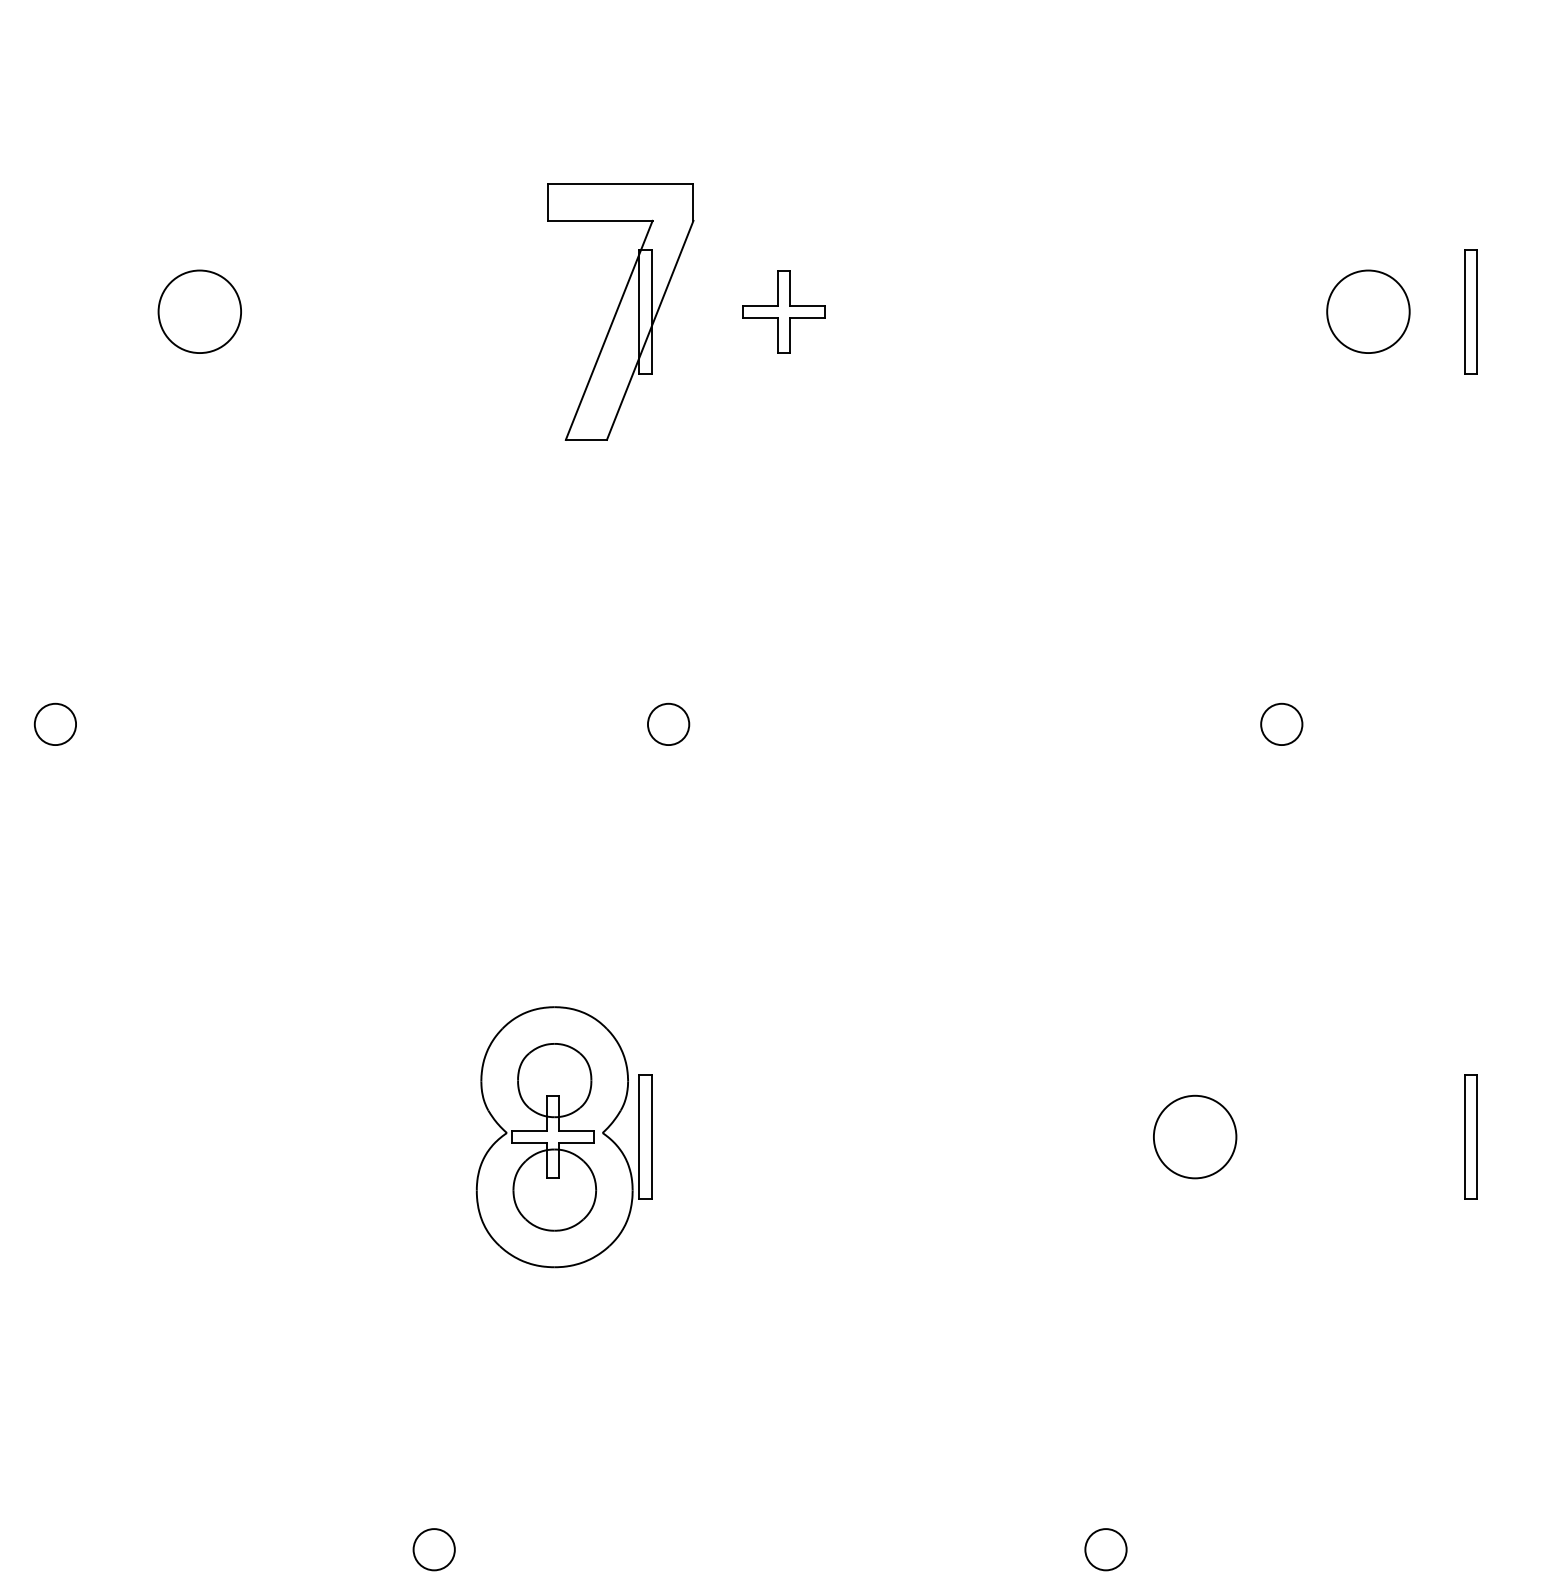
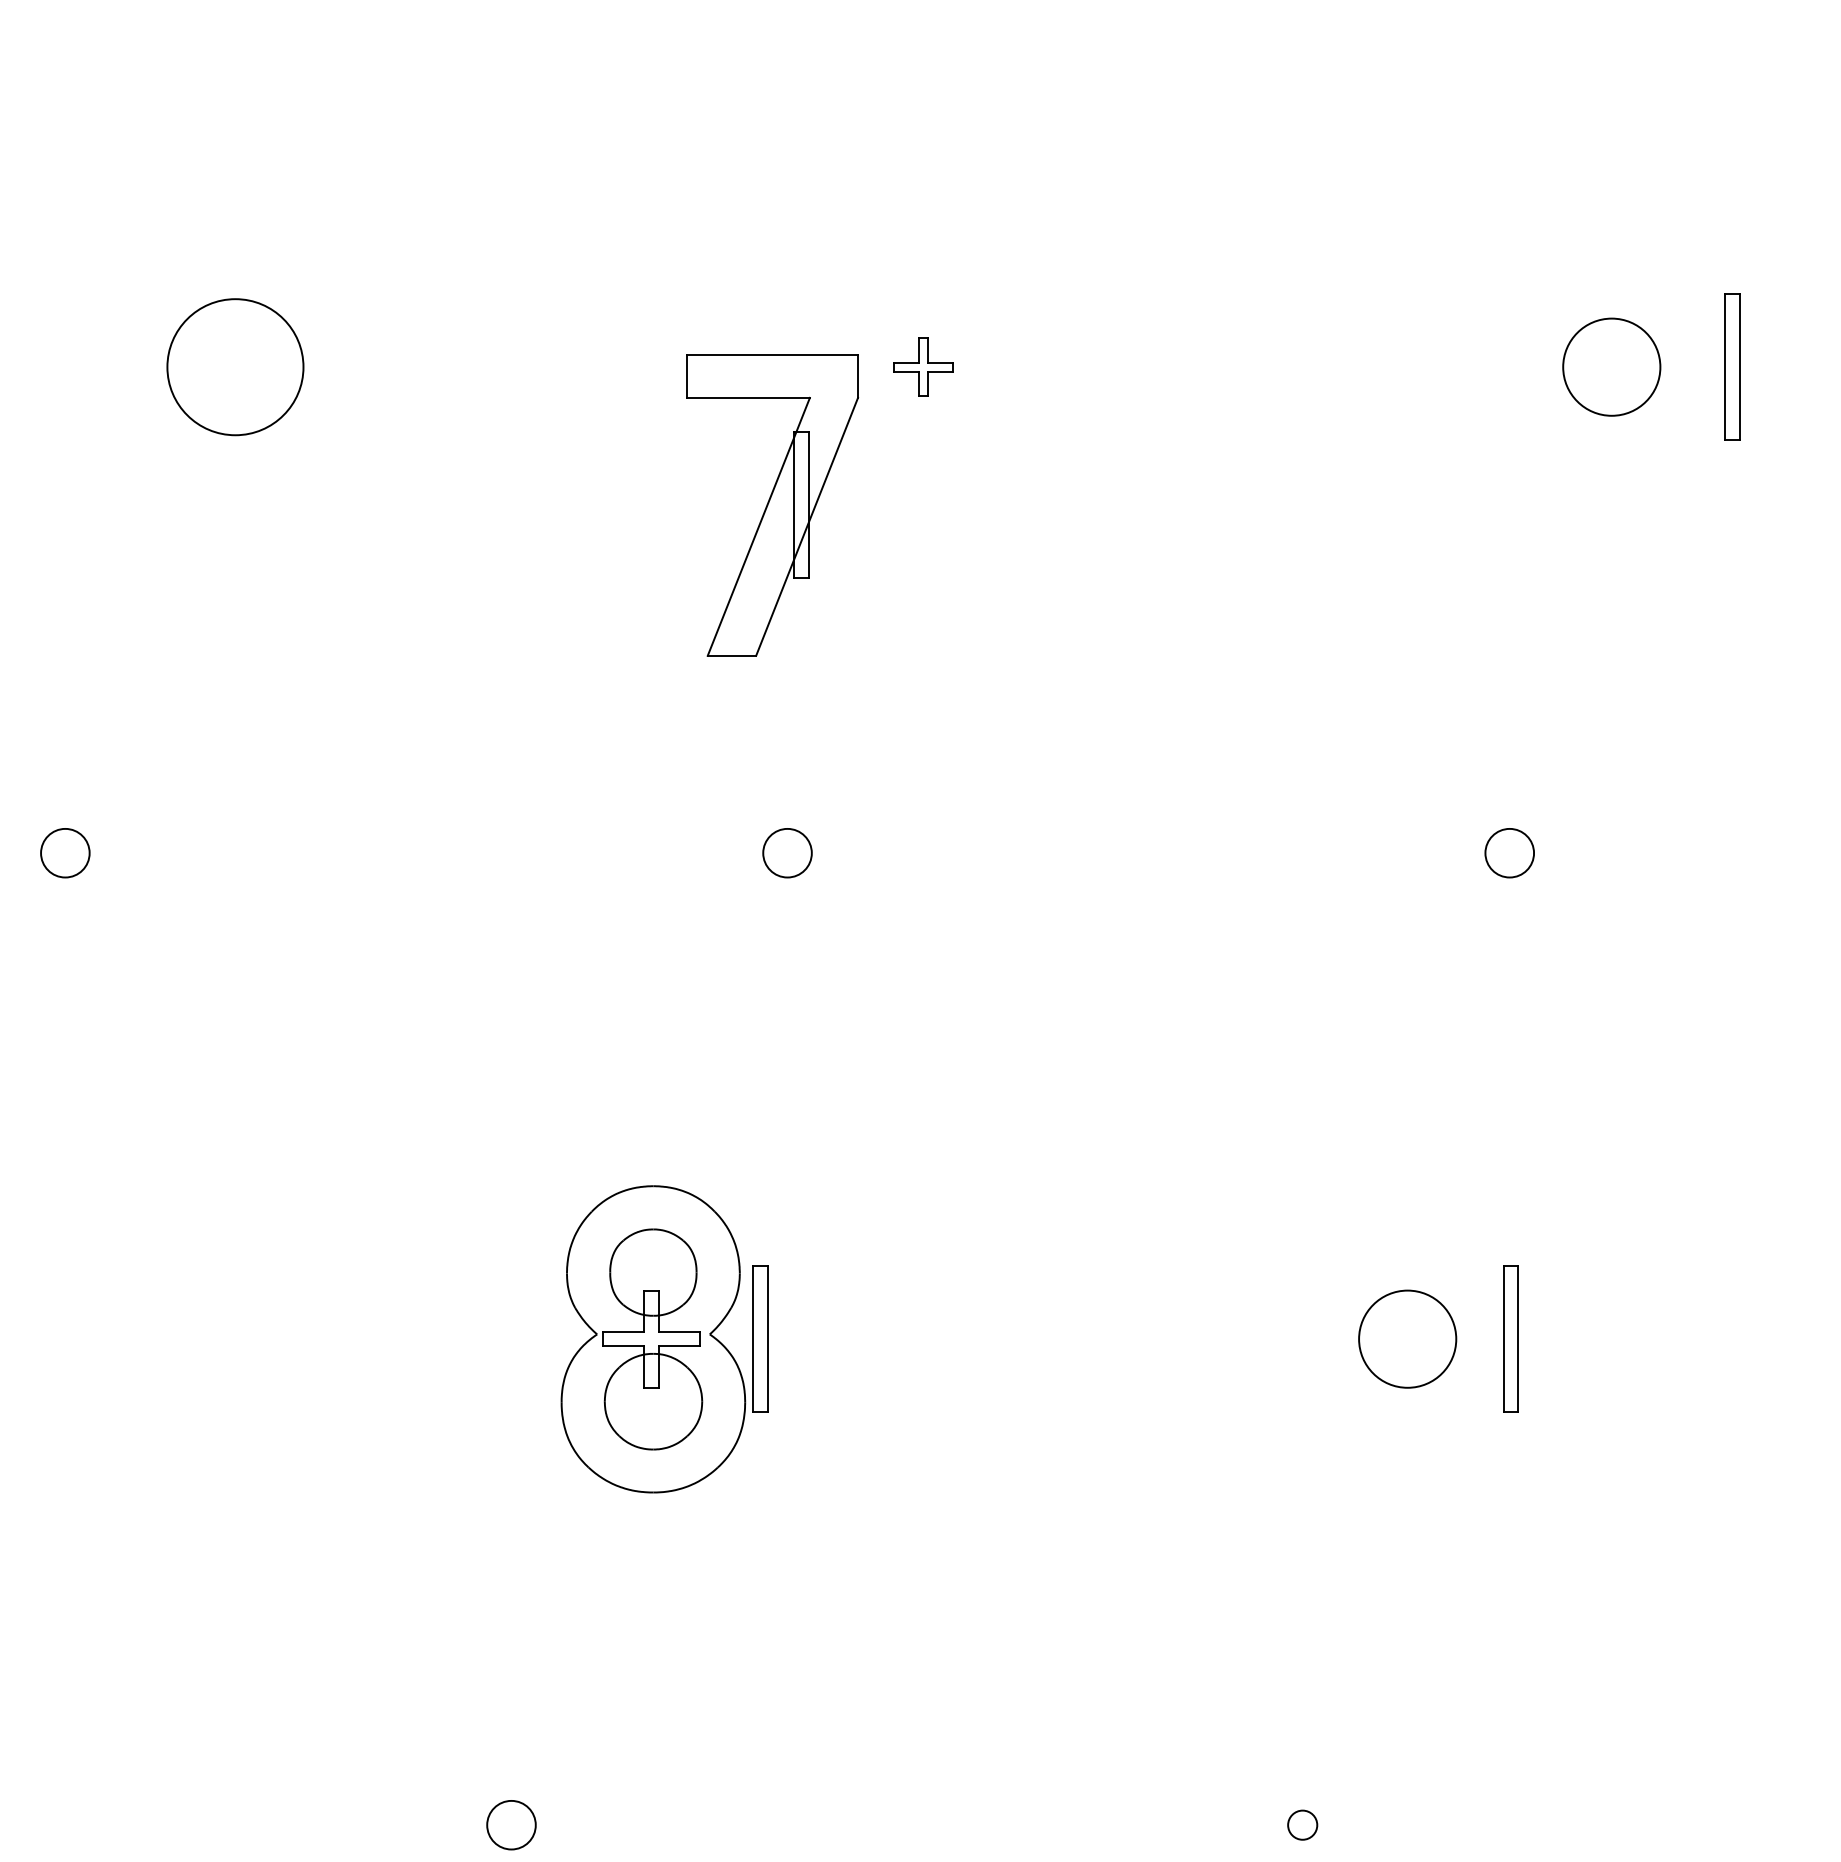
circle: (199, 311) -> (235, 366), size x1.4
part: (620, 311) -> (772, 504), moved
part: (783, 311) -> (922, 366), size x0.6
part: (1470, 1136) -> (1510, 1338), moved
circle: (1105, 1549) -> (1302, 1824), size x0.6

